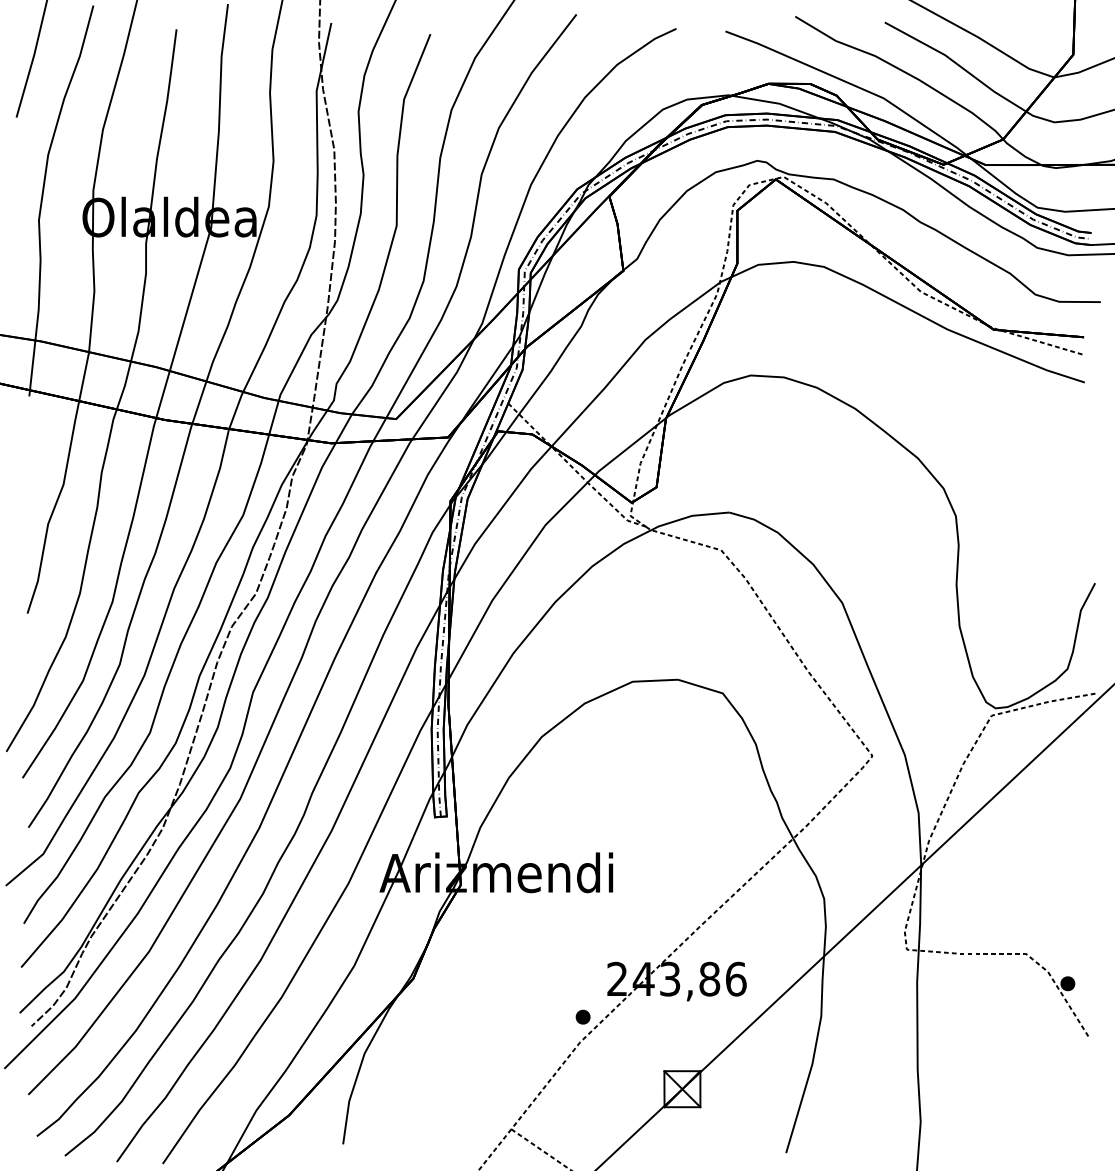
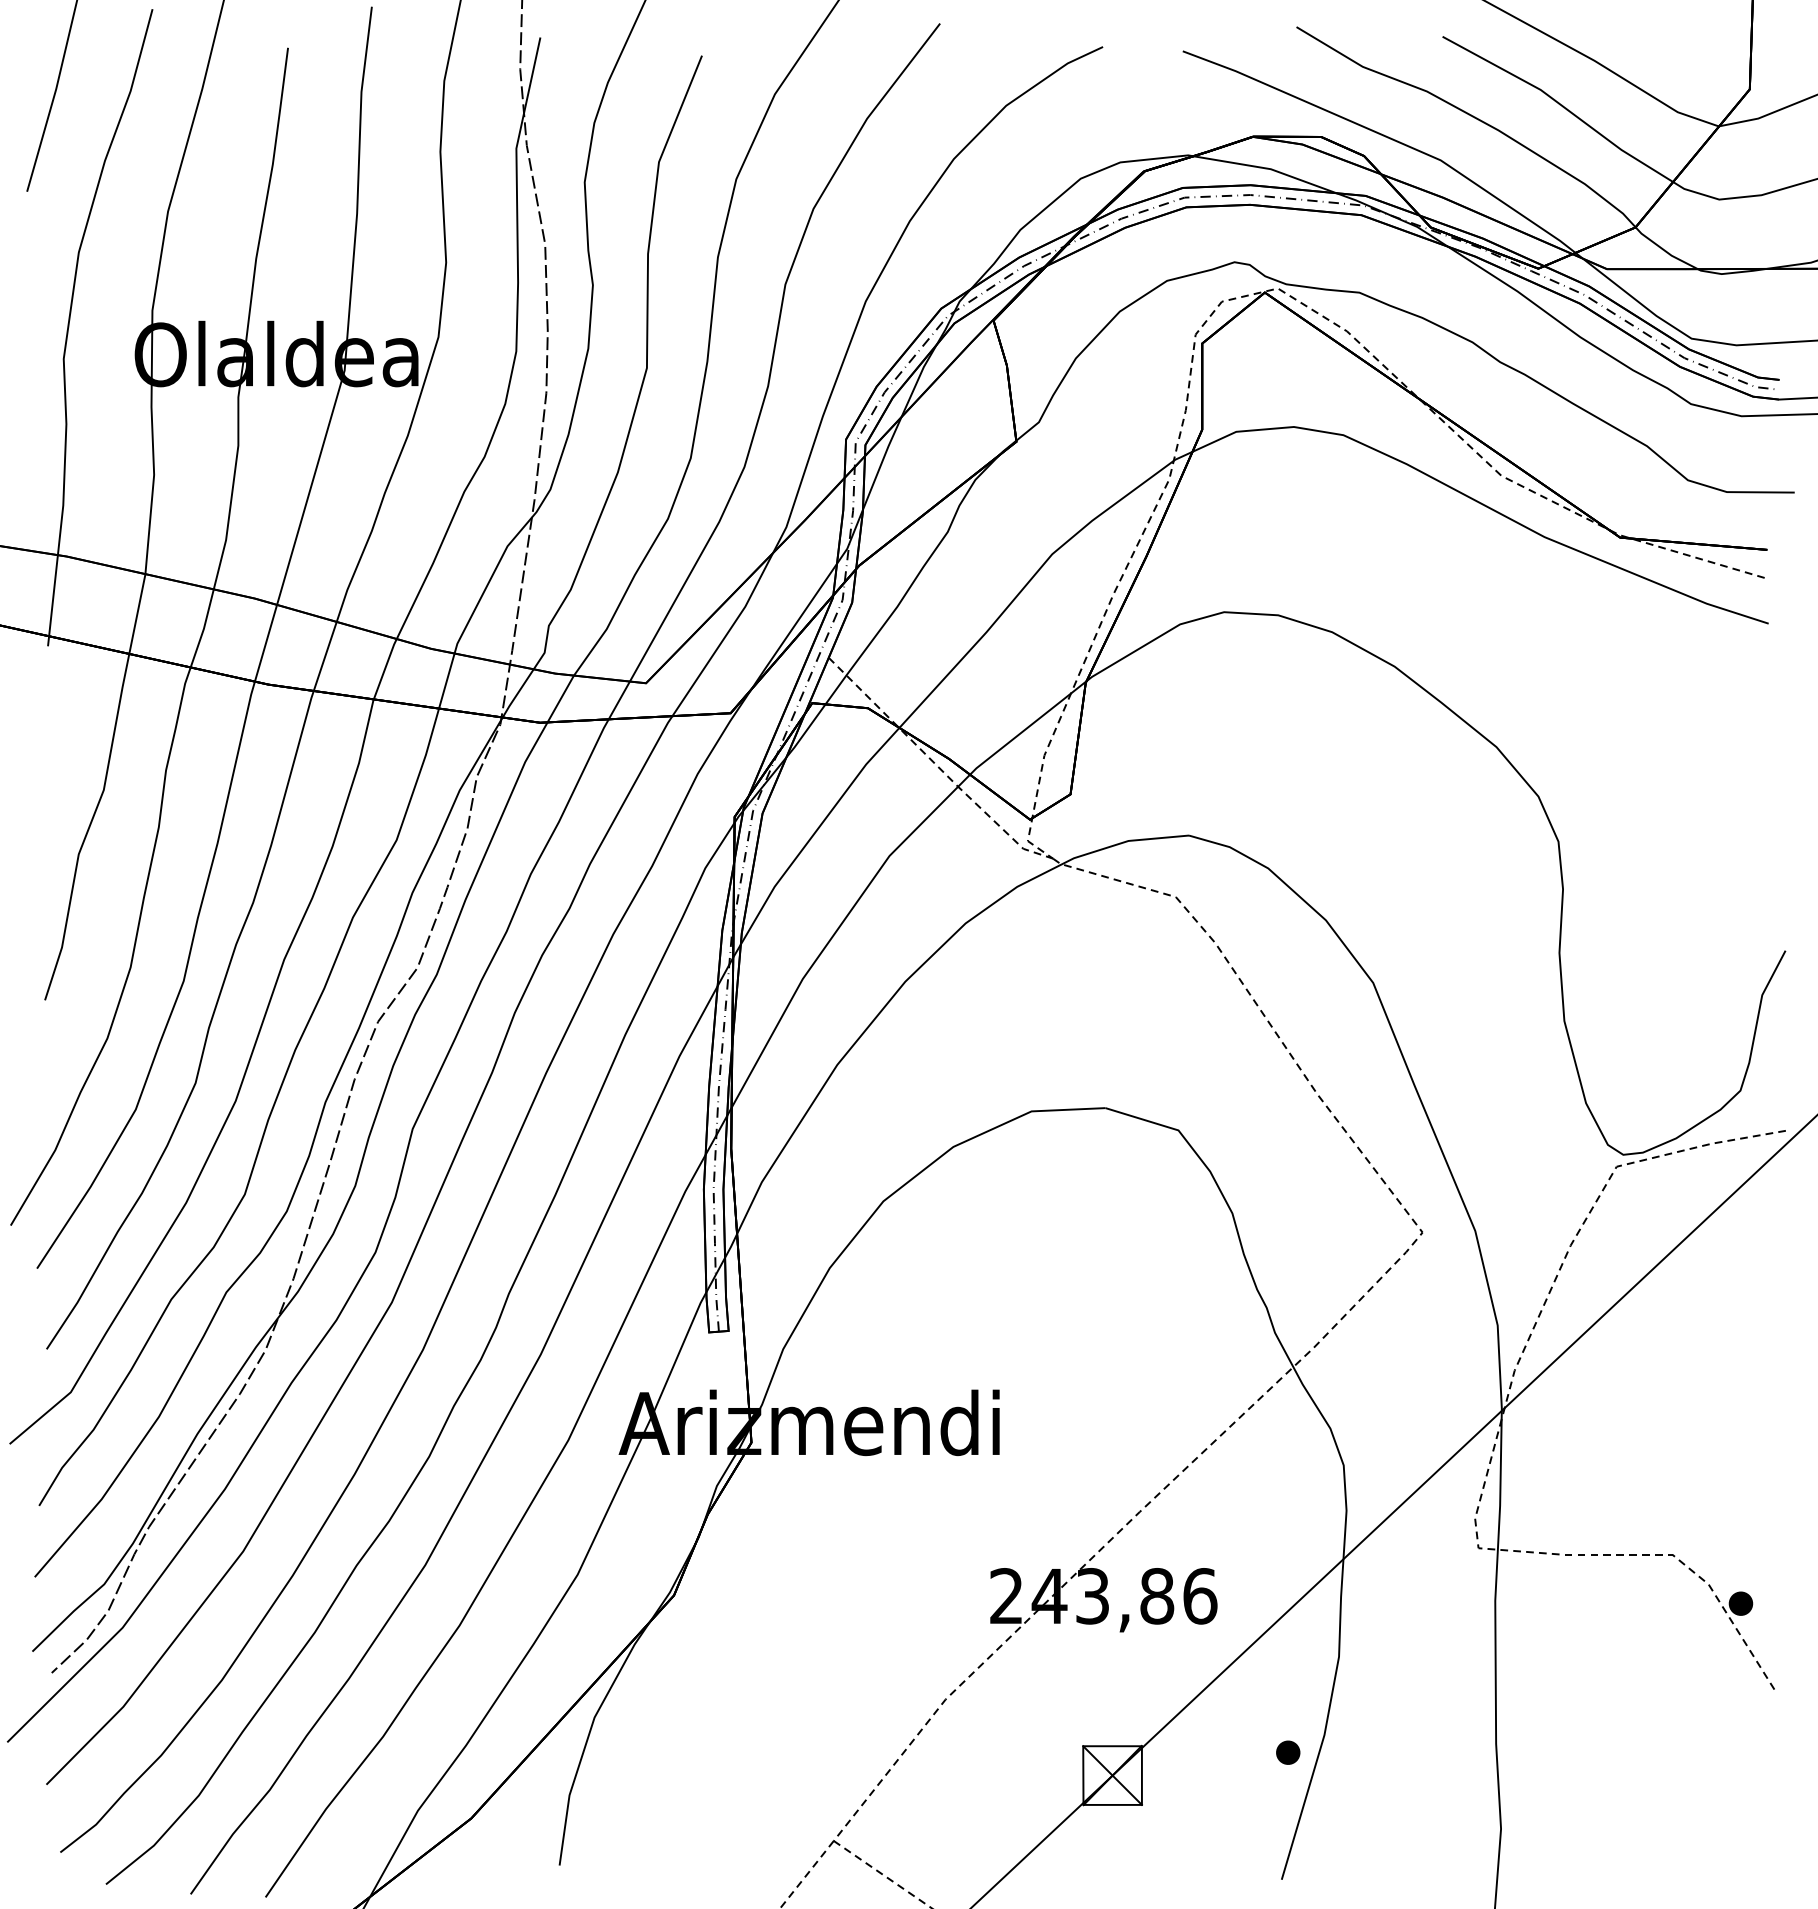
part: (582, 1016) -> (1287, 1751), moved

